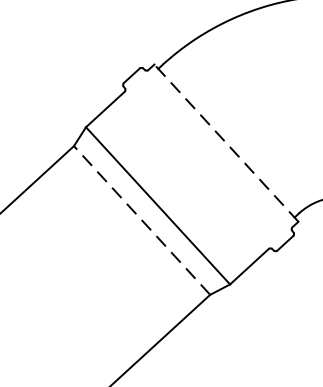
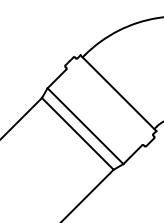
line: (226, 143) -> (118, 93), dashed -> solid
line: (141, 219) -> (77, 133), dashed -> solid

